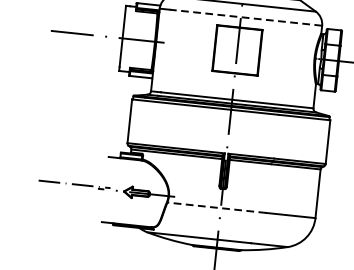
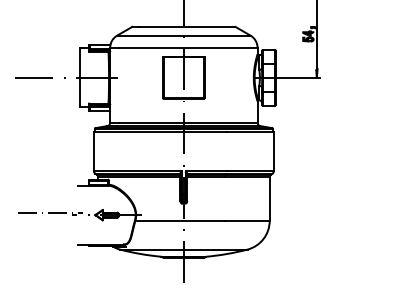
line: (244, 17) -> (187, 47), dashed -> solid
line: (217, 207) -> (180, 220), dashed -> solid

